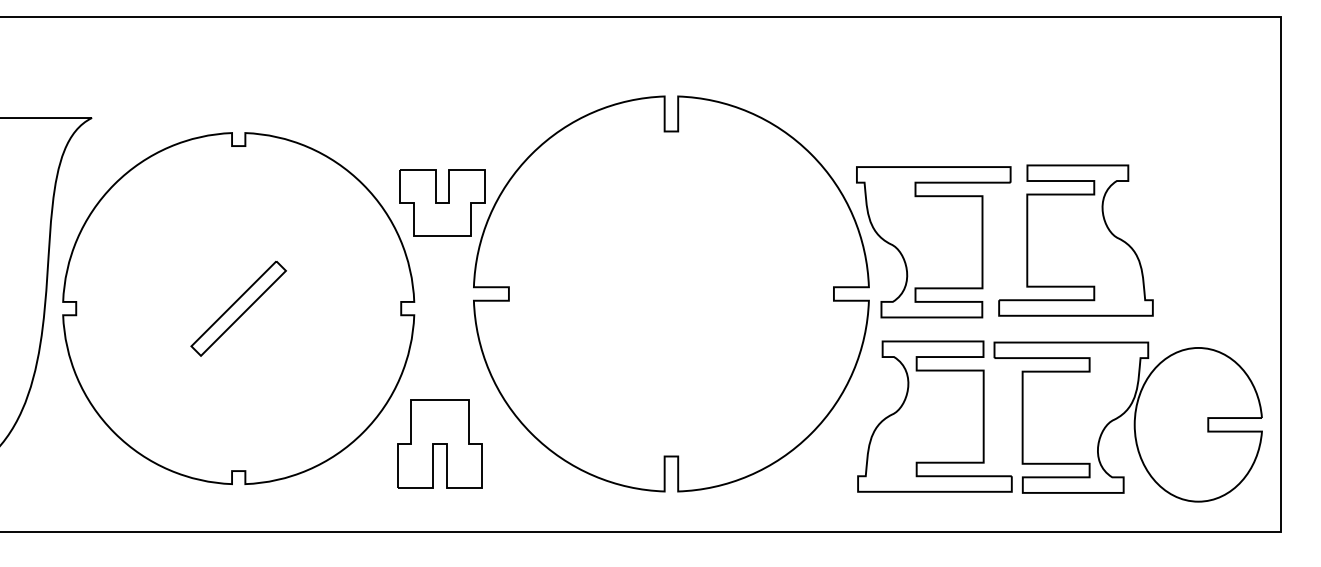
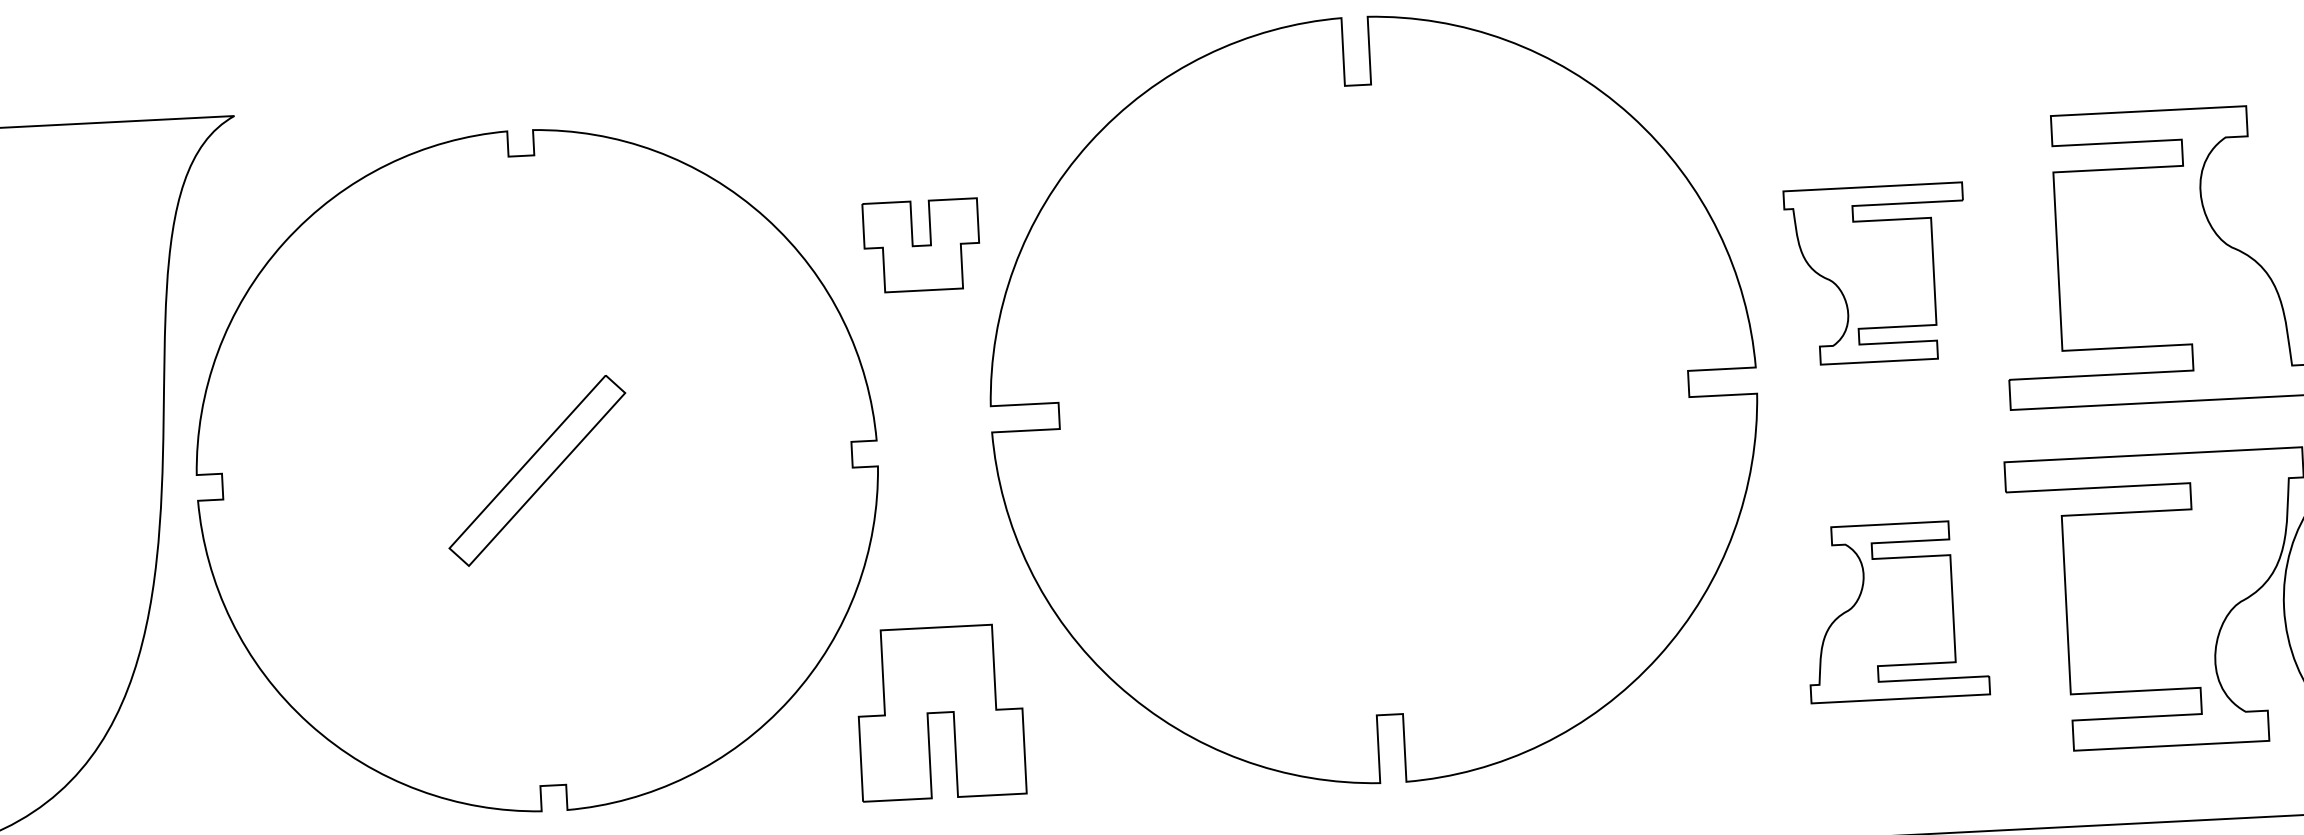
part: (442, 202) -> (921, 245), size x0.7
part: (933, 242) -> (1876, 274), size x0.6
part: (934, 416) -> (1895, 611), size x0.6

